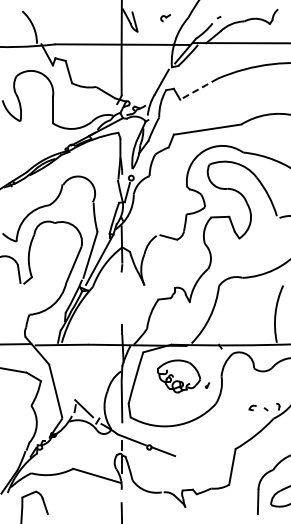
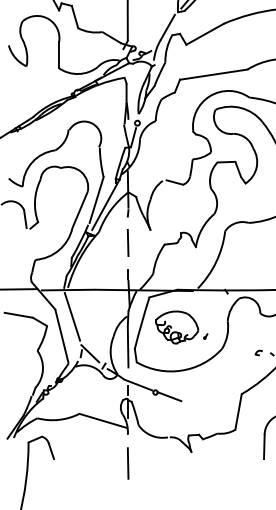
line: (198, 89) -> (204, 34), dashed -> solid
line: (121, 297) -> (127, 242), added
line: (65, 371) -> (71, 316), added
part: (183, 376) -> (181, 327), moved

